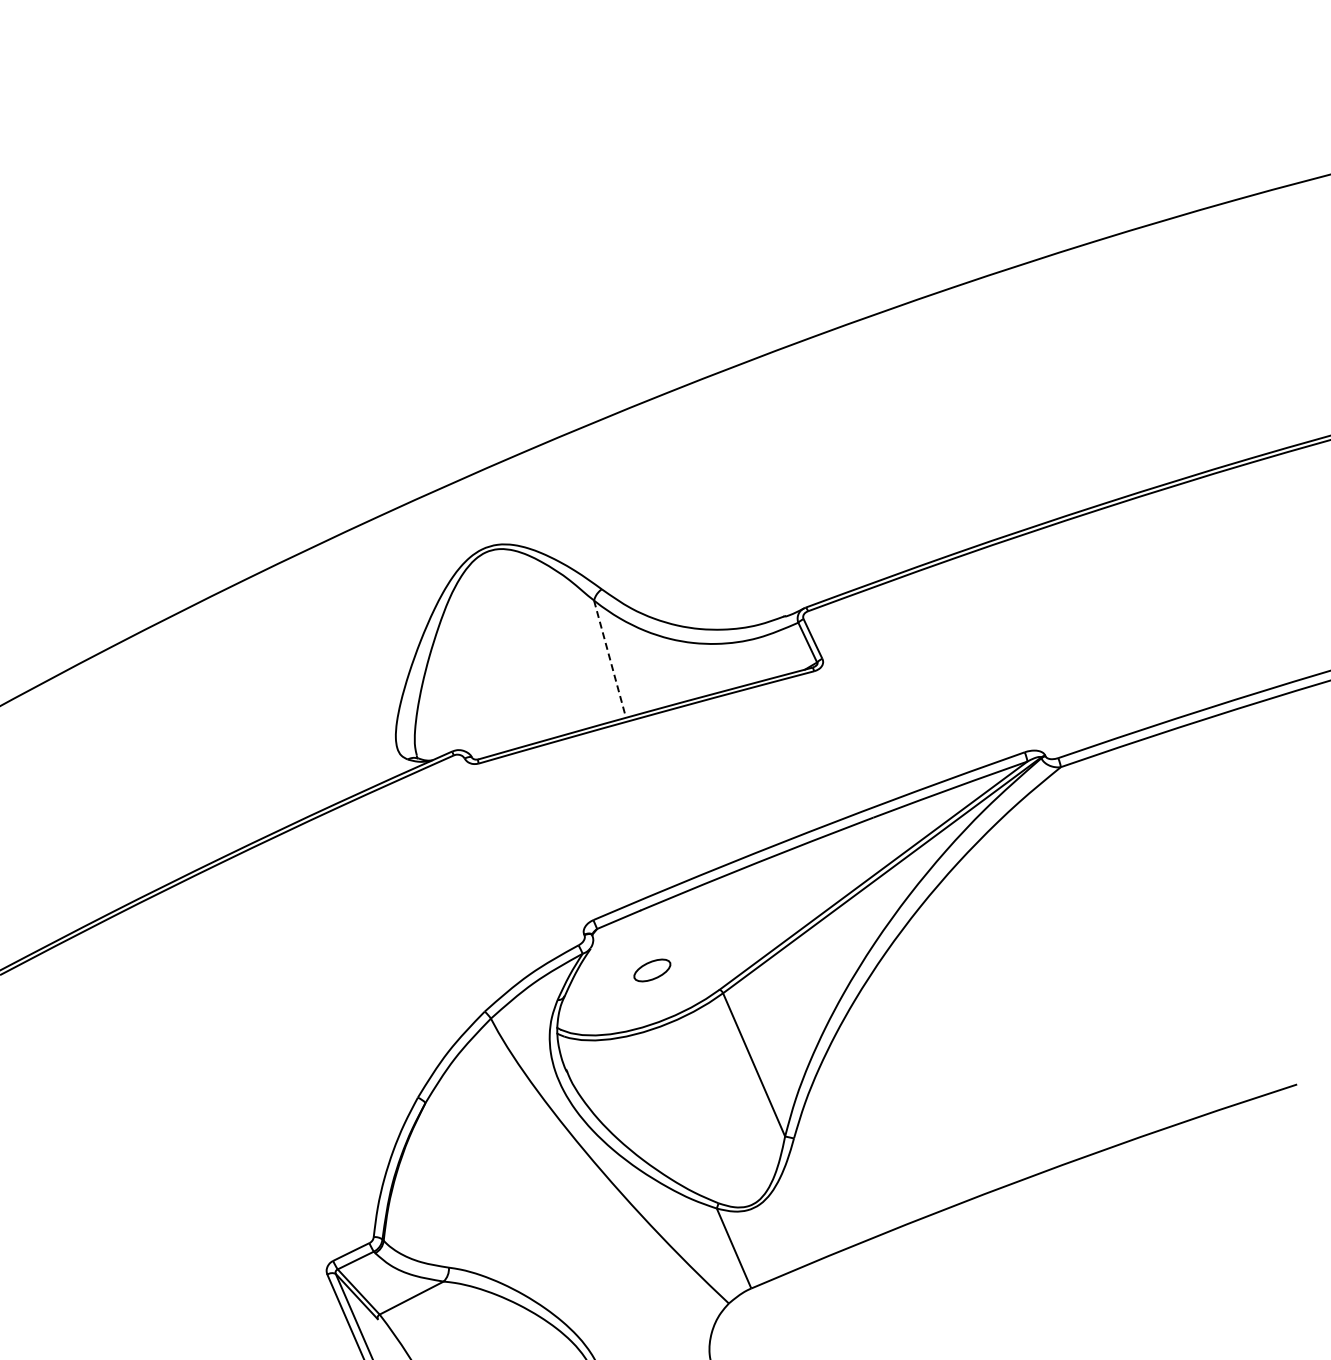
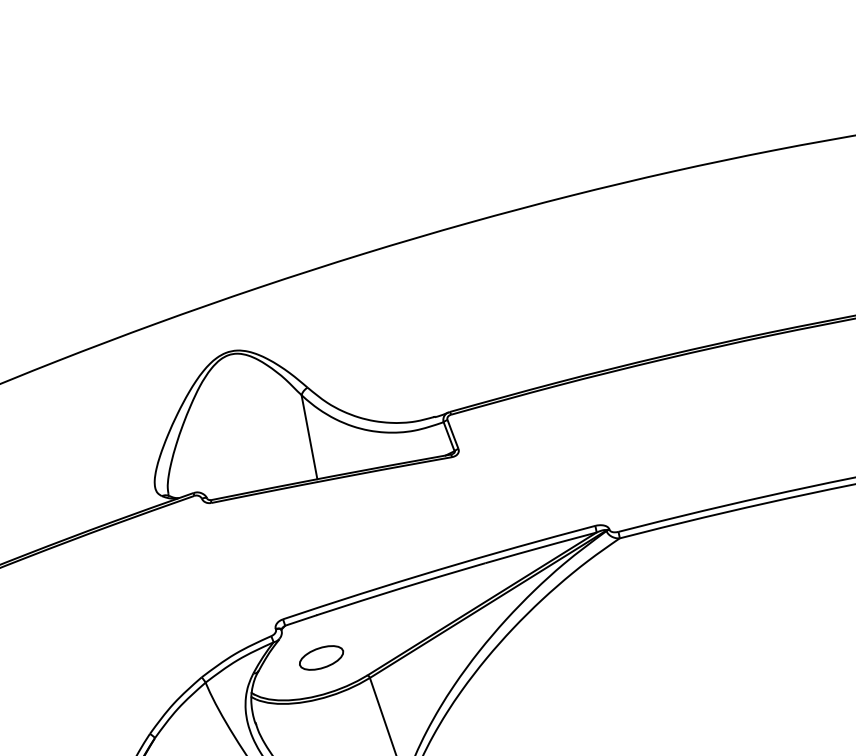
line: (610, 659) -> (309, 437), dashed -> solid
part: (652, 970) -> (321, 657), size x1.67

